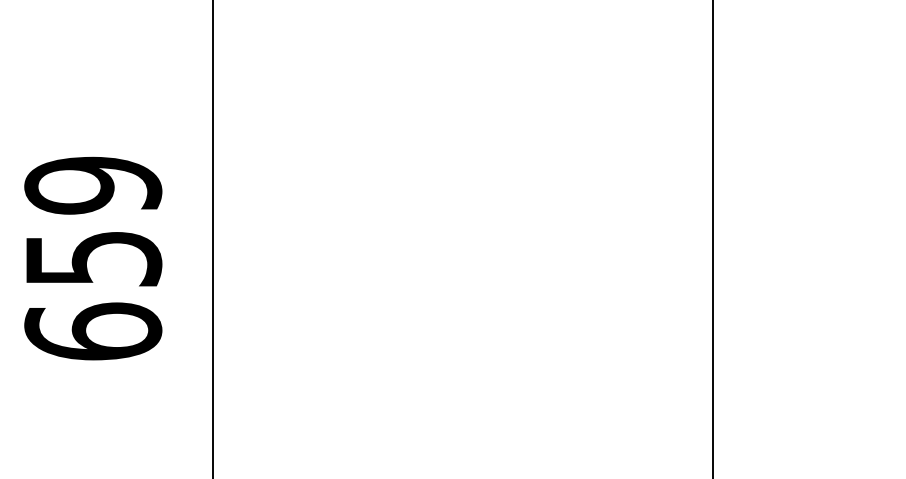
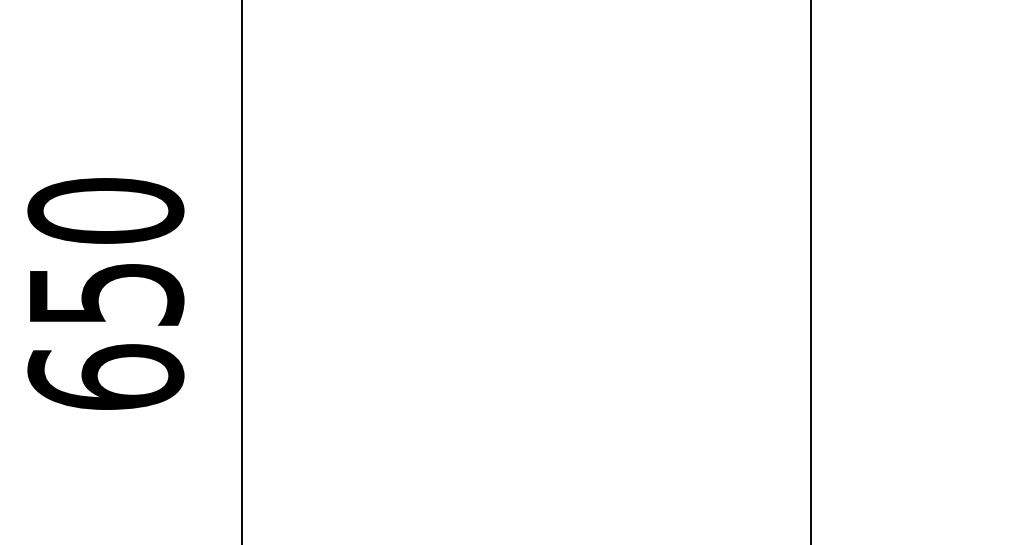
text: (92, 185) -> (105, 211), 659 -> 650

